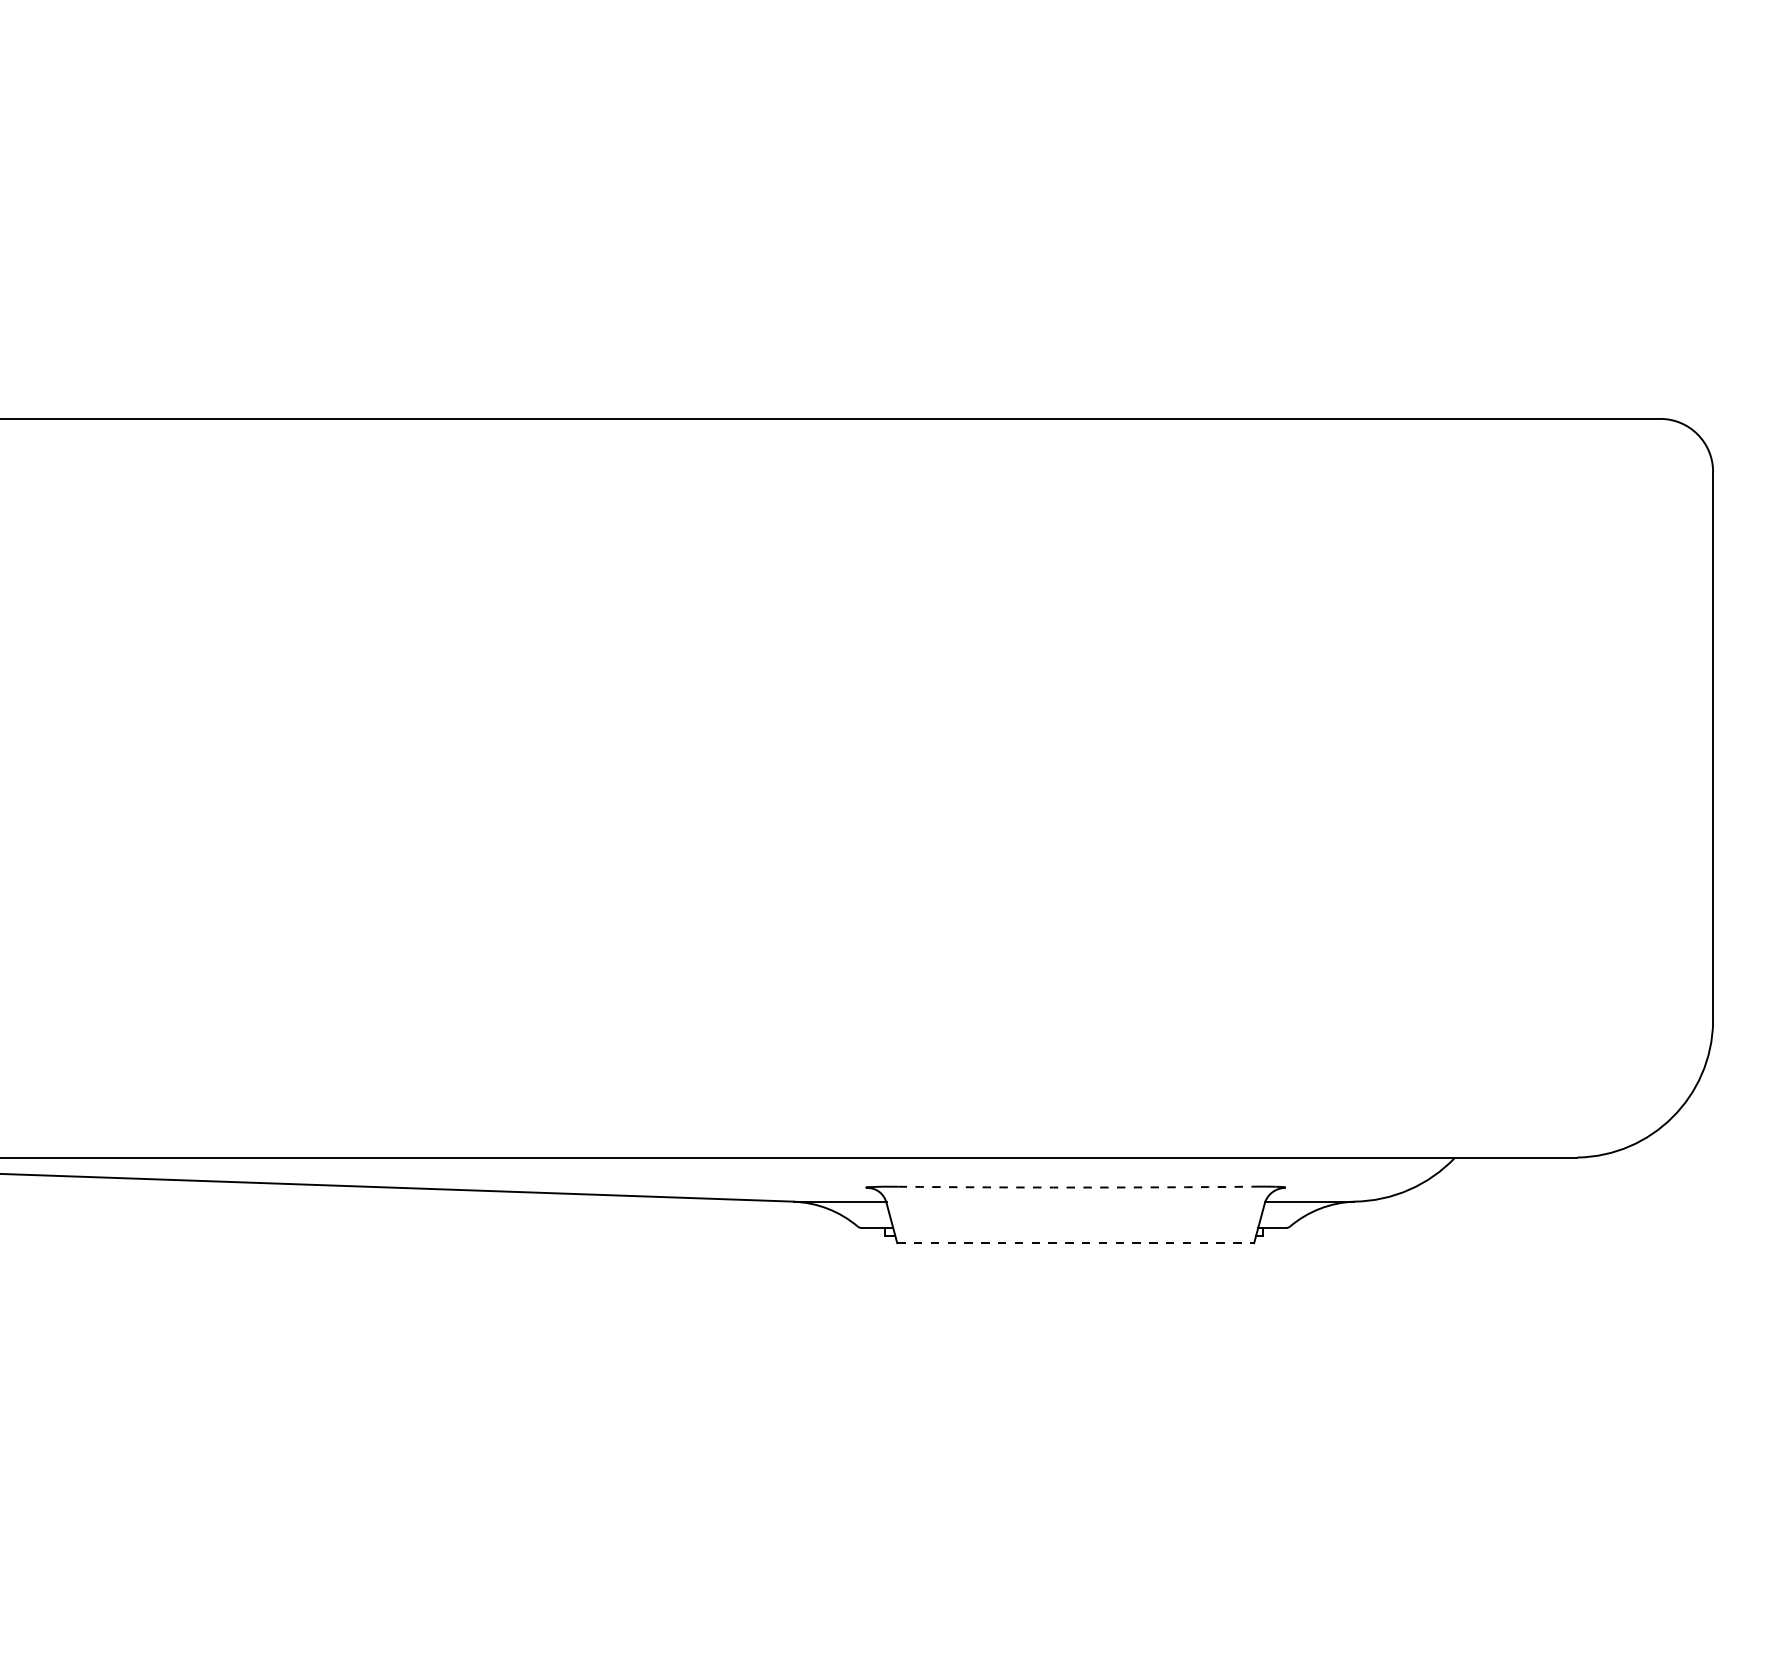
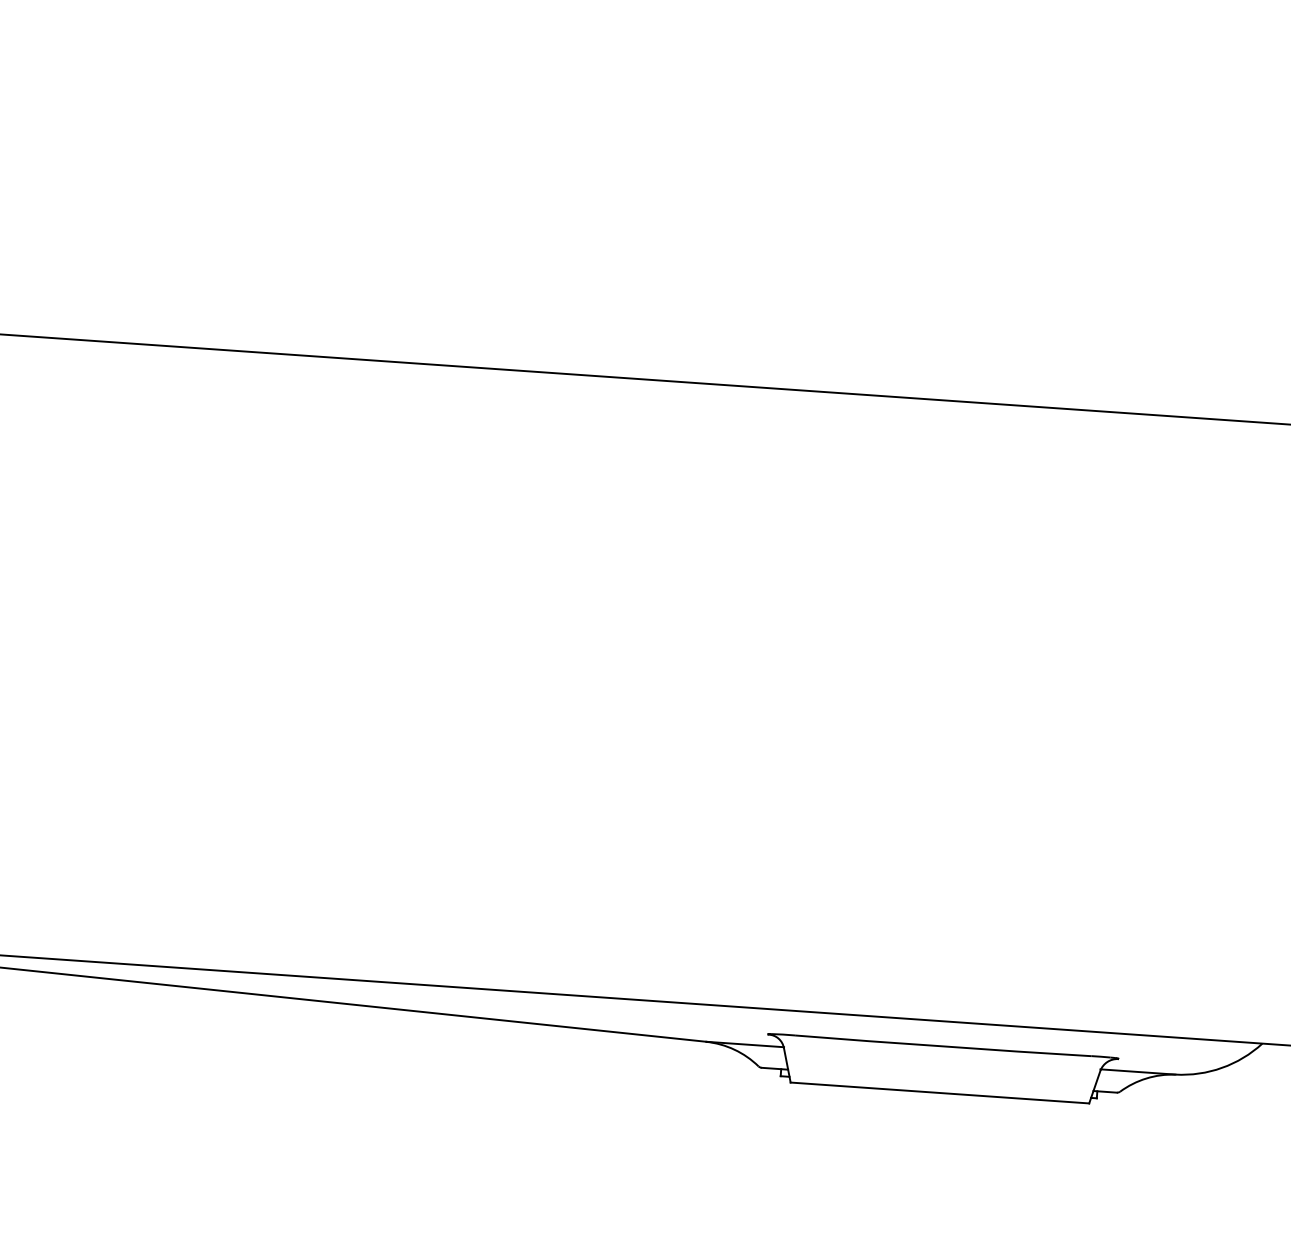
arc: (1075, 1187) -> (943, 1046), dashed -> solid
line: (1076, 1243) -> (940, 1093), dashed -> solid

